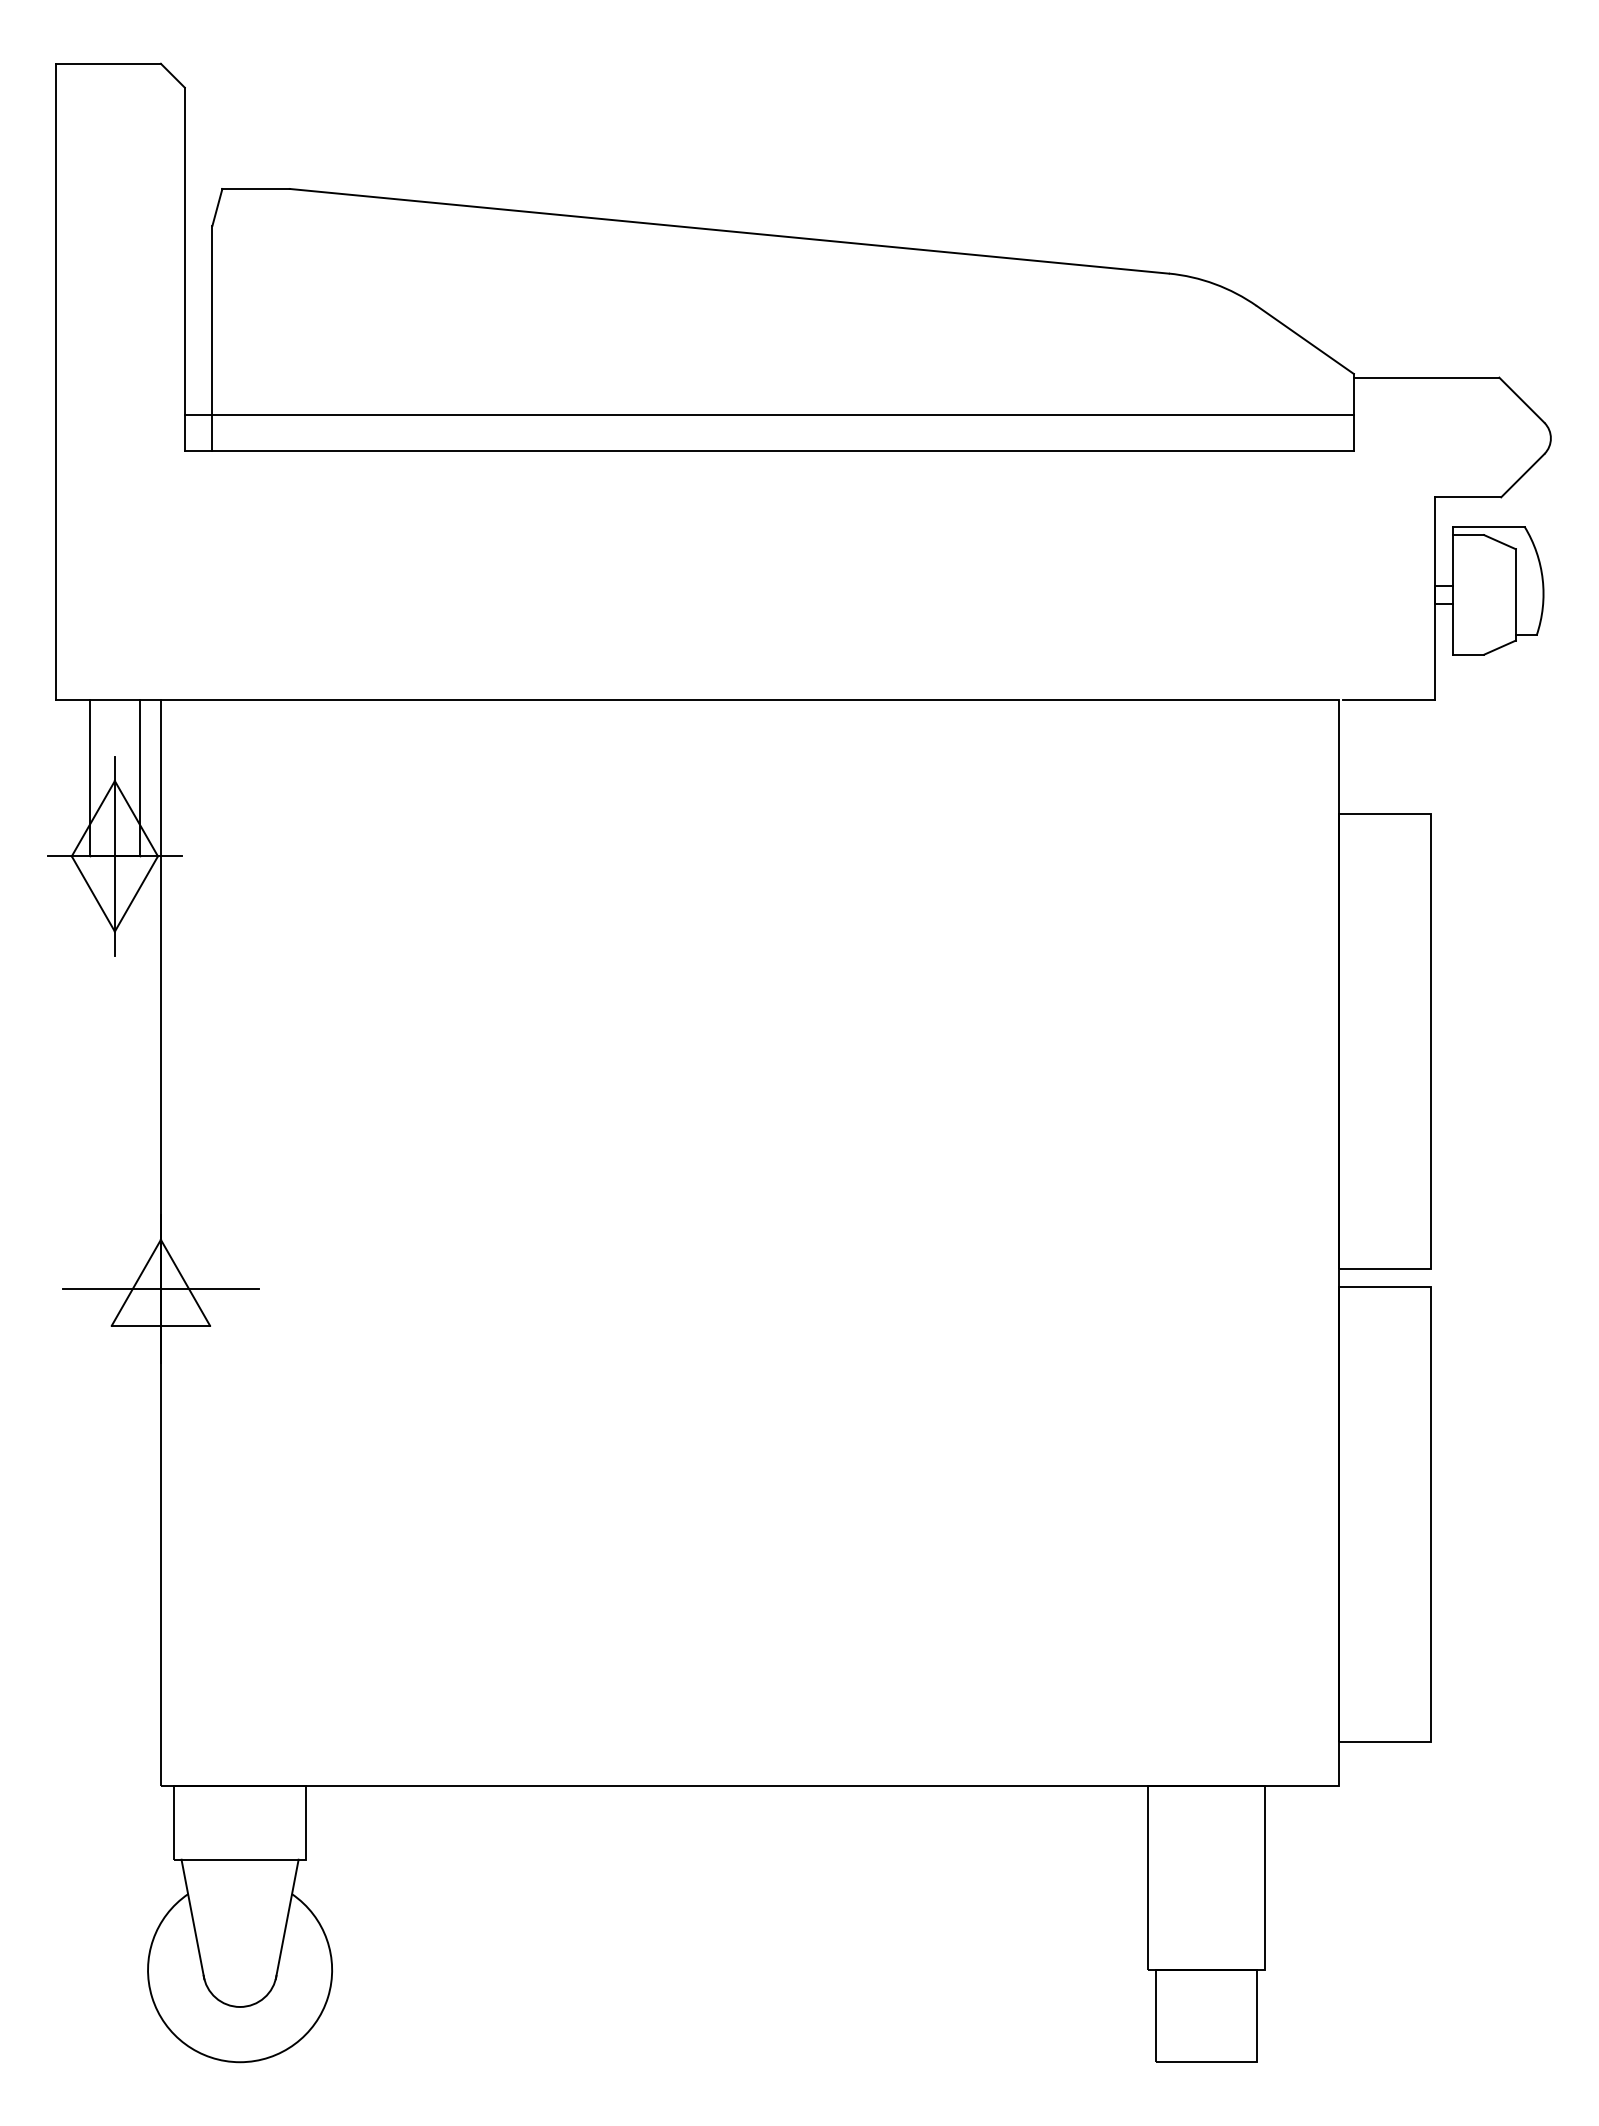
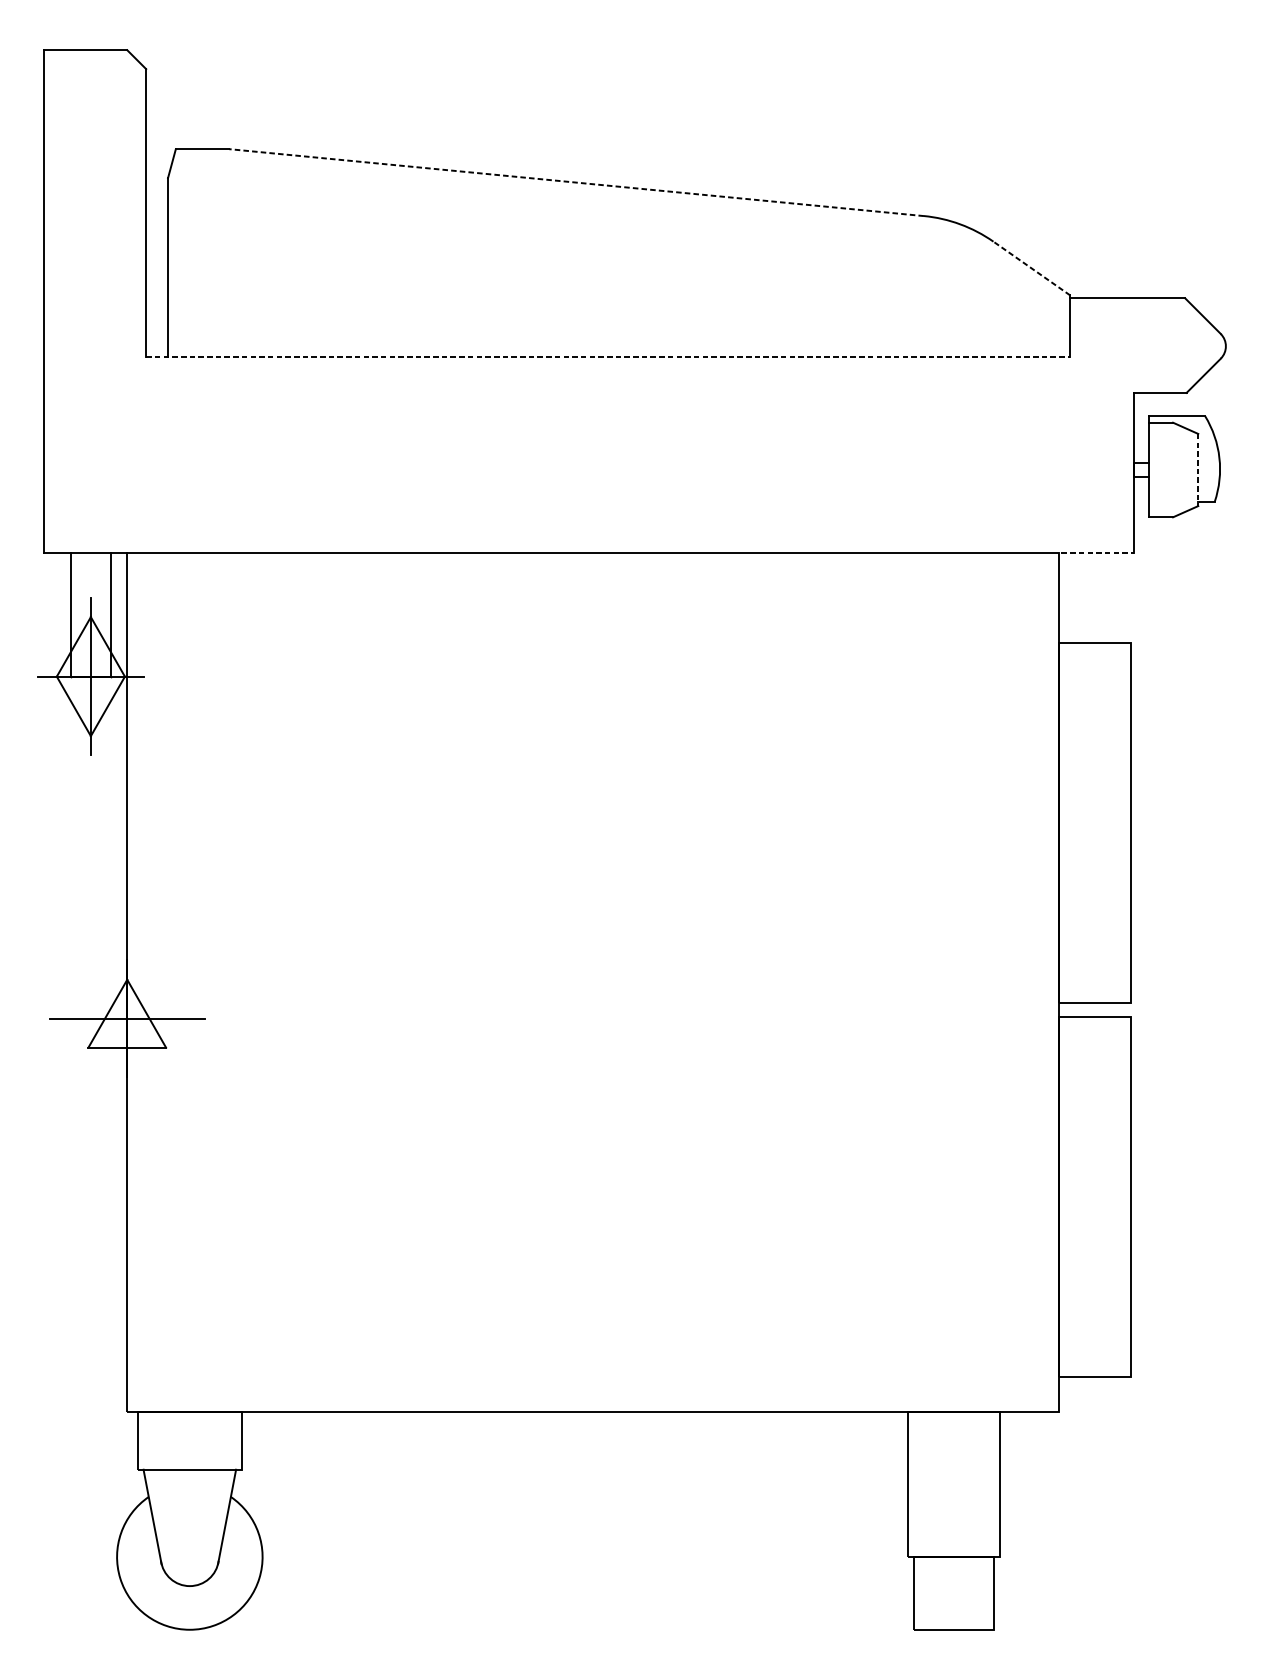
line: (729, 231) -> (576, 182), solid -> dashed
line: (1305, 339) -> (1031, 268), solid -> dashed
line: (768, 415) -> (607, 328), removed
line: (769, 451) -> (608, 356), solid -> dashed
line: (1515, 594) -> (1197, 469), solid -> dashed
line: (1389, 699) -> (1098, 552), solid -> dashed

